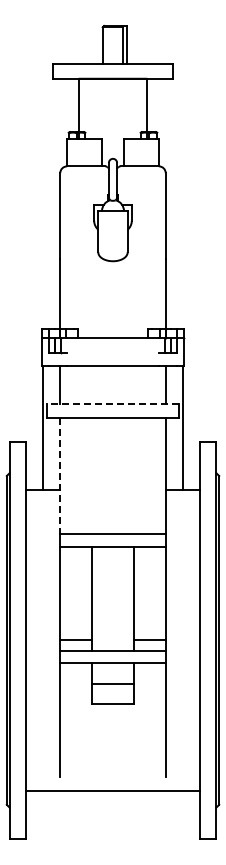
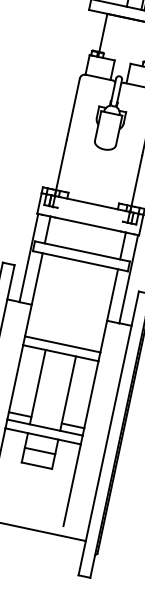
line: (112, 404) -> (82, 251), dashed -> solid
line: (60, 476) -> (33, 295), dashed -> solid

